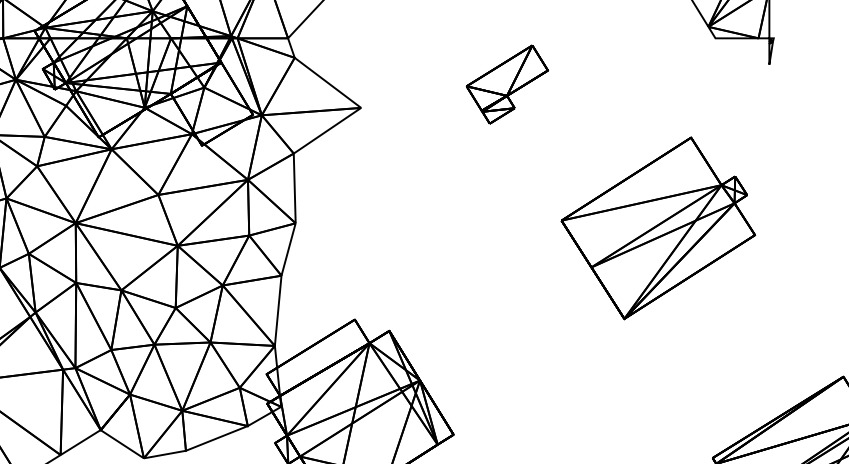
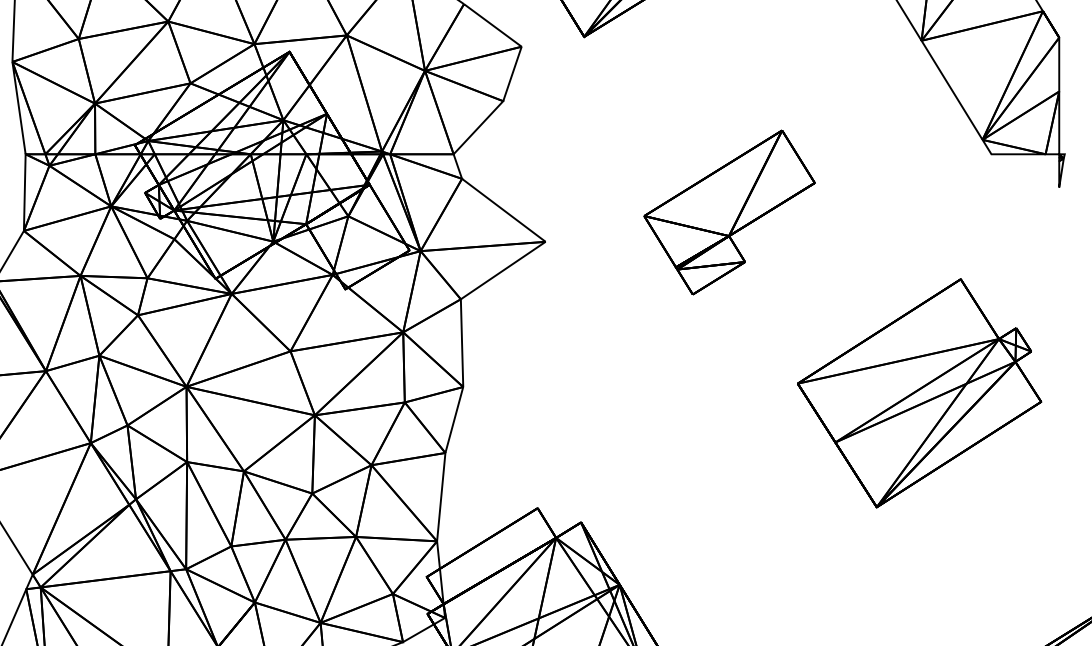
part: (507, 84) -> (729, 212), size x1.67

